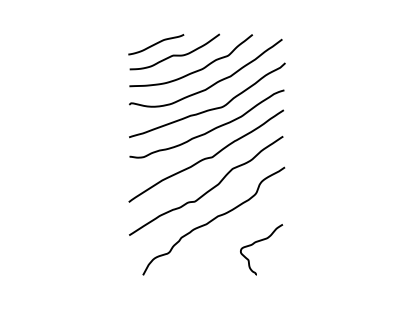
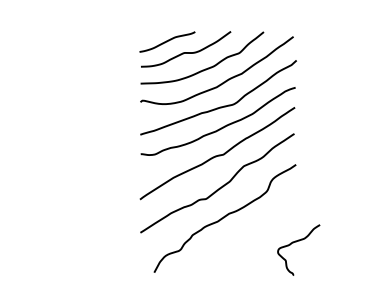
curve: (258, 242) -> (295, 242), moved

